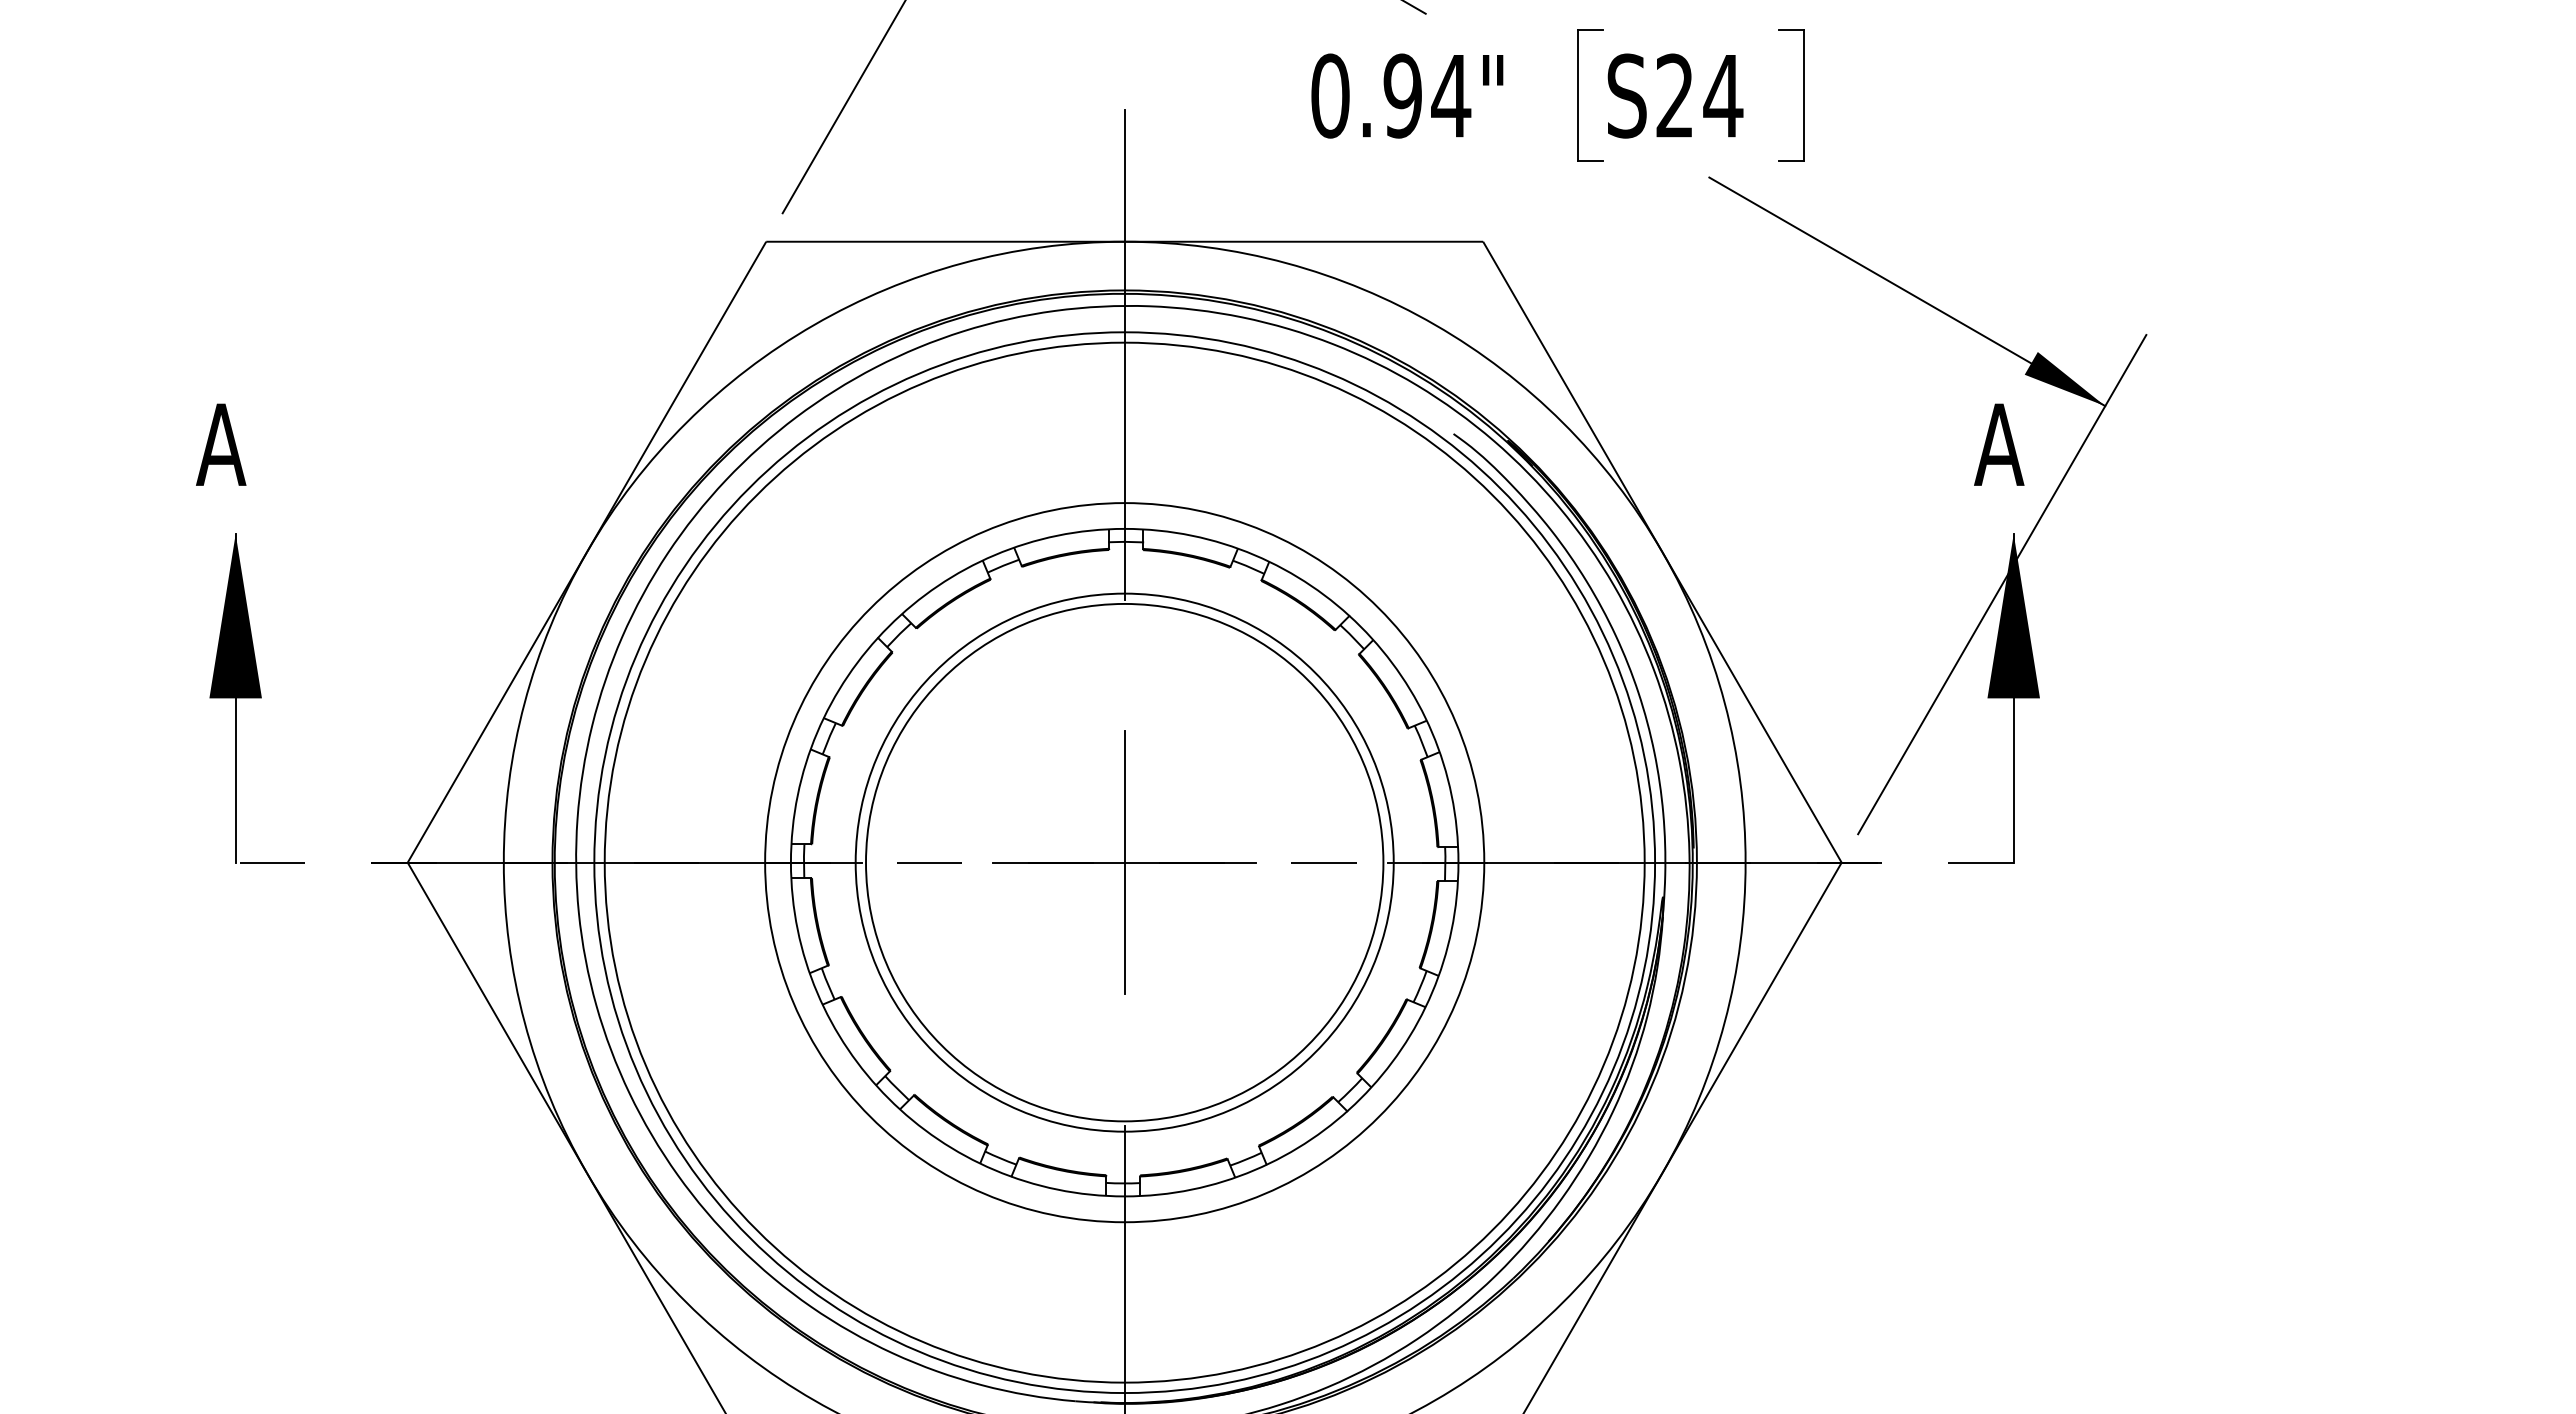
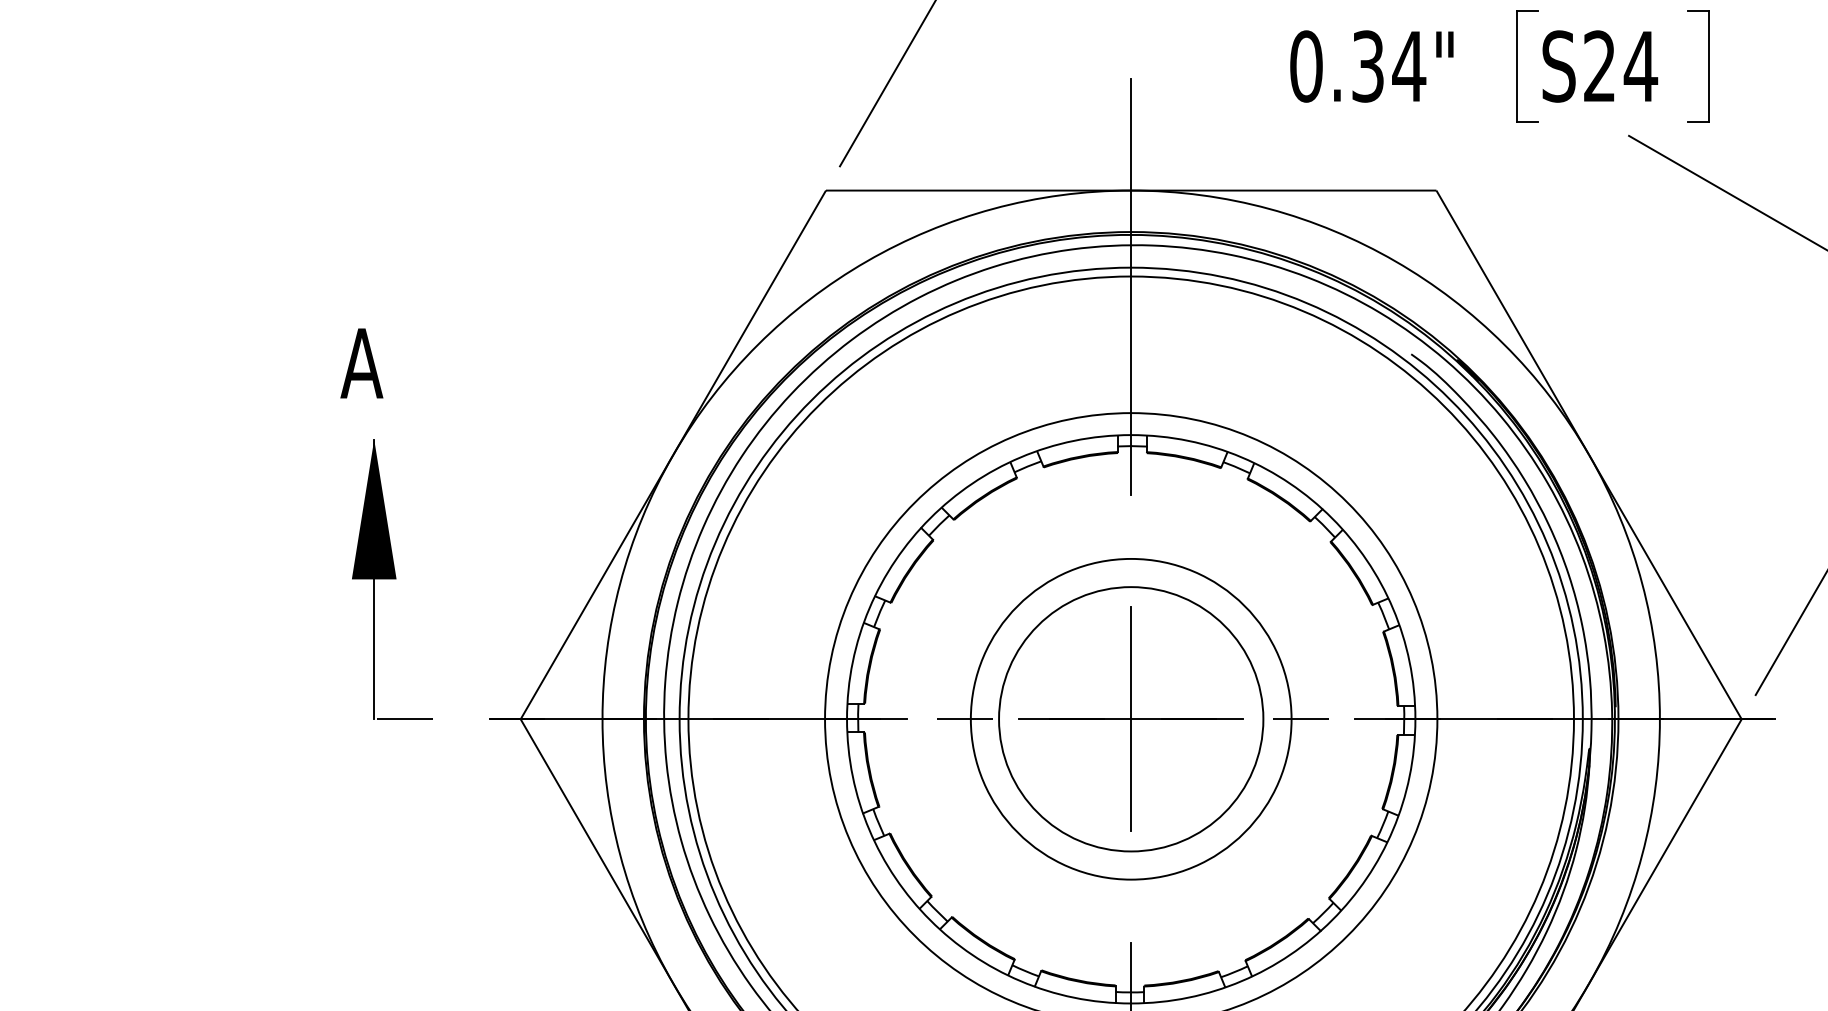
text: (1402, 95) -> (1367, 66), 0.94" -> 0.34"
circle: (1124, 862) -> (1131, 719), size x0.6
circle: (1124, 862) -> (1131, 719), size x0.7

